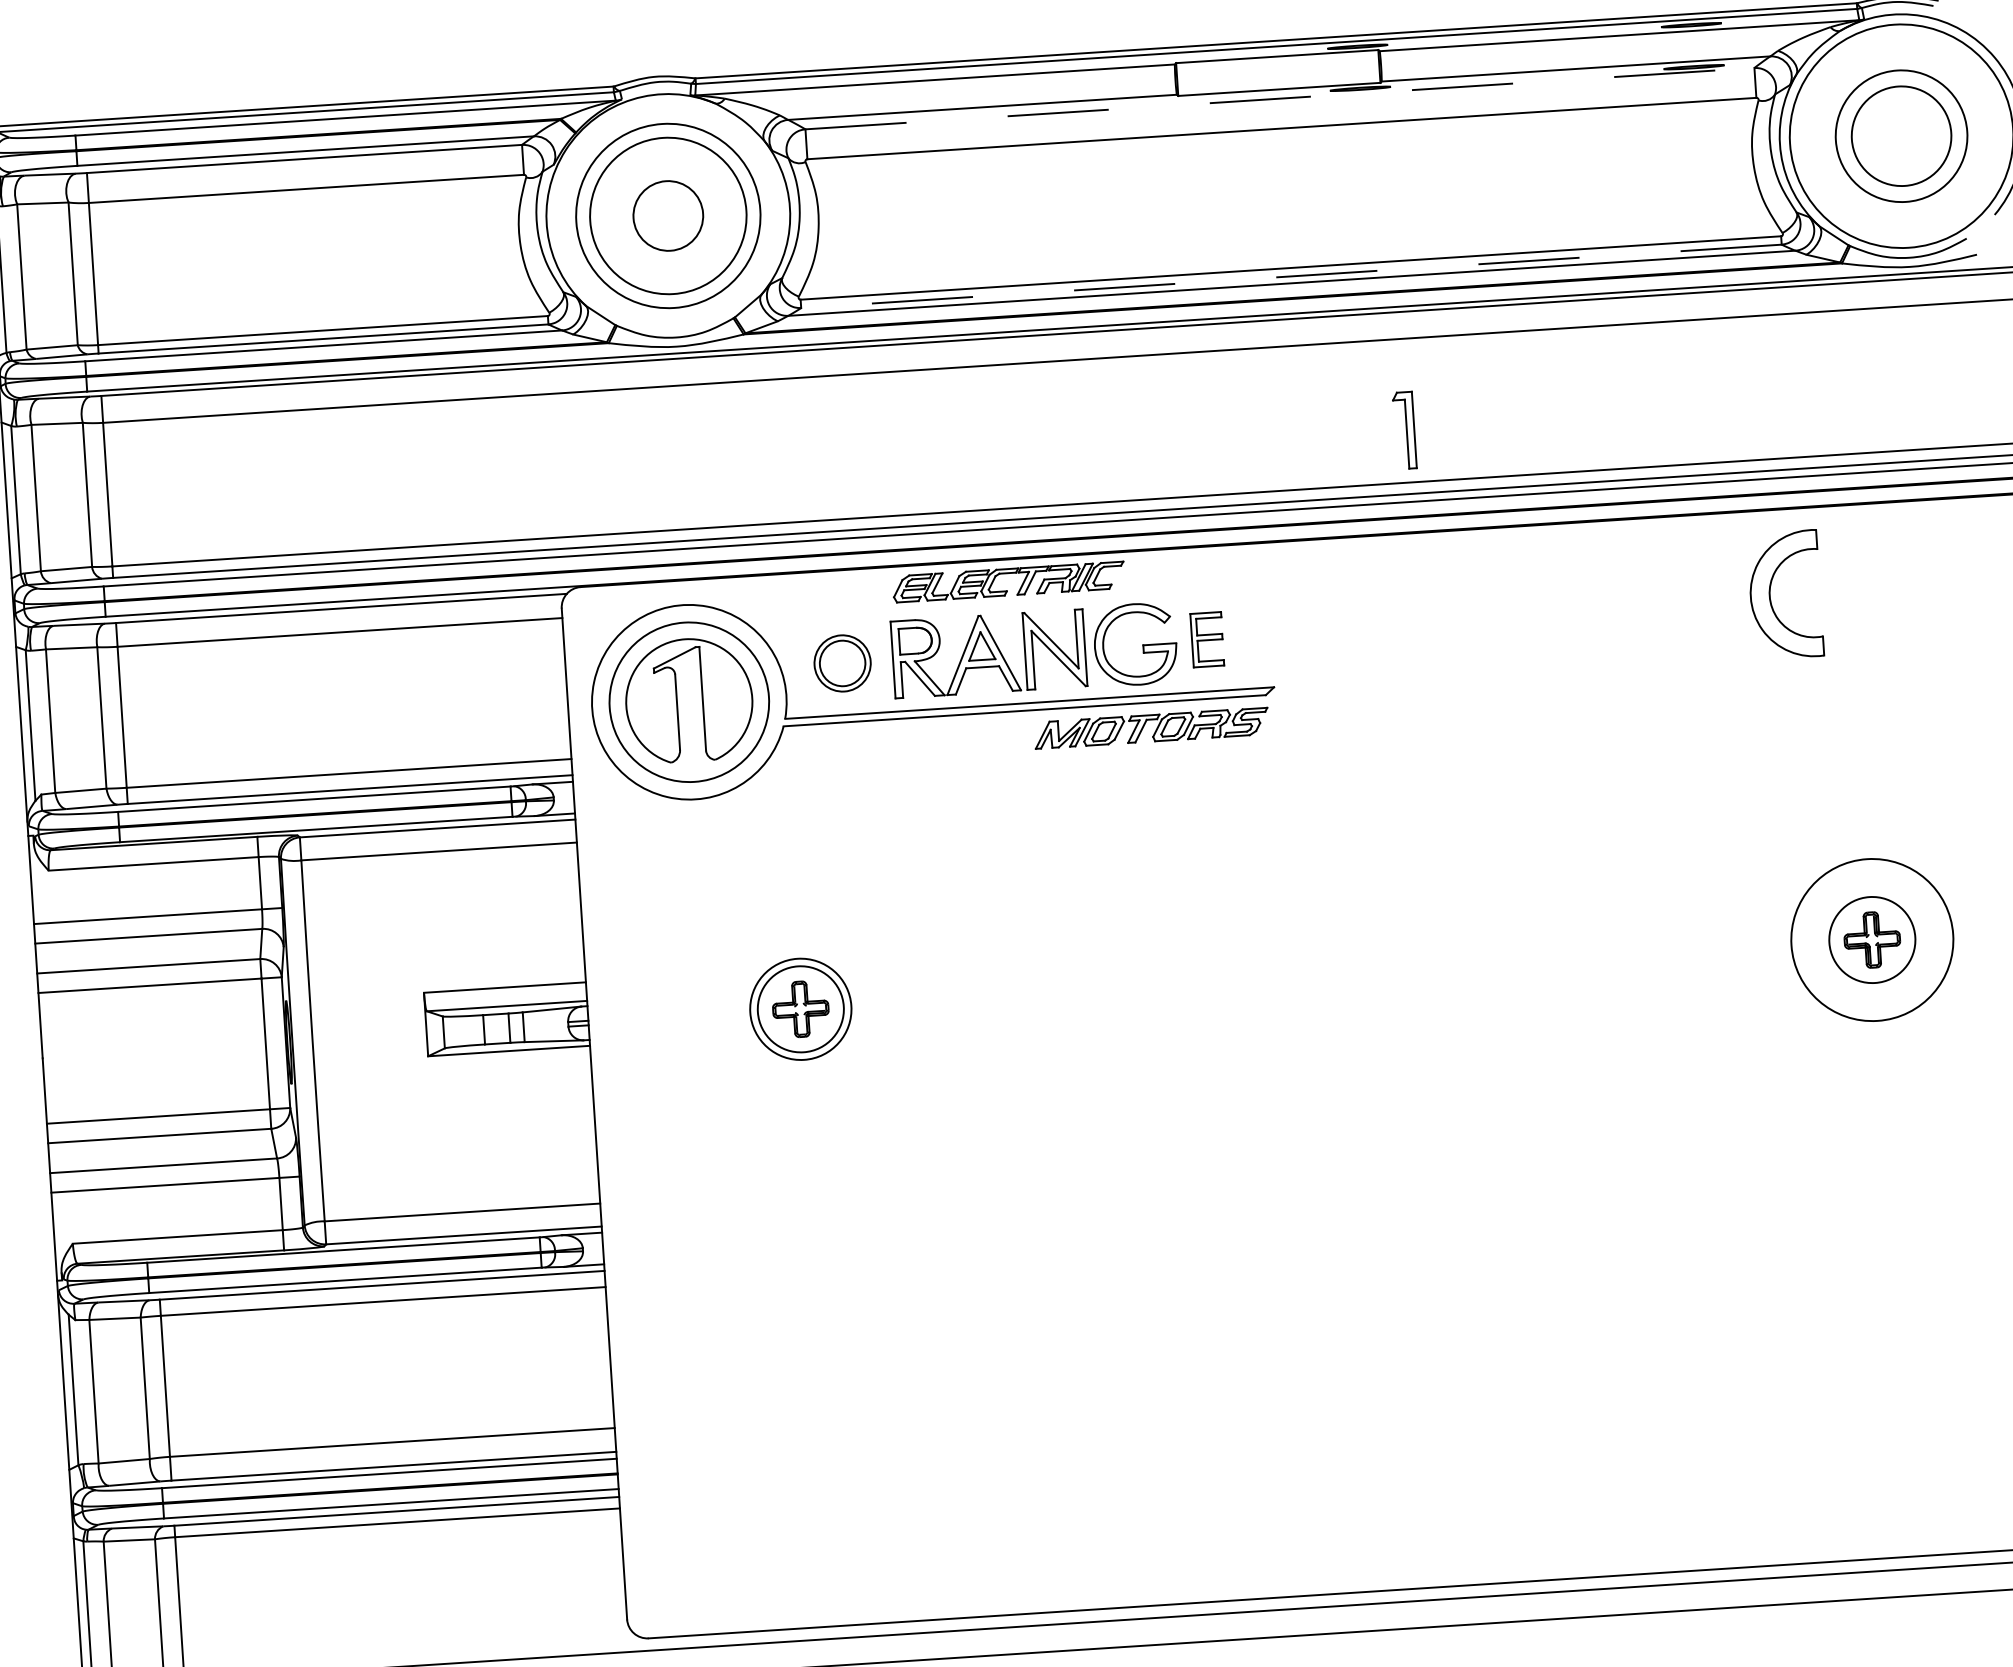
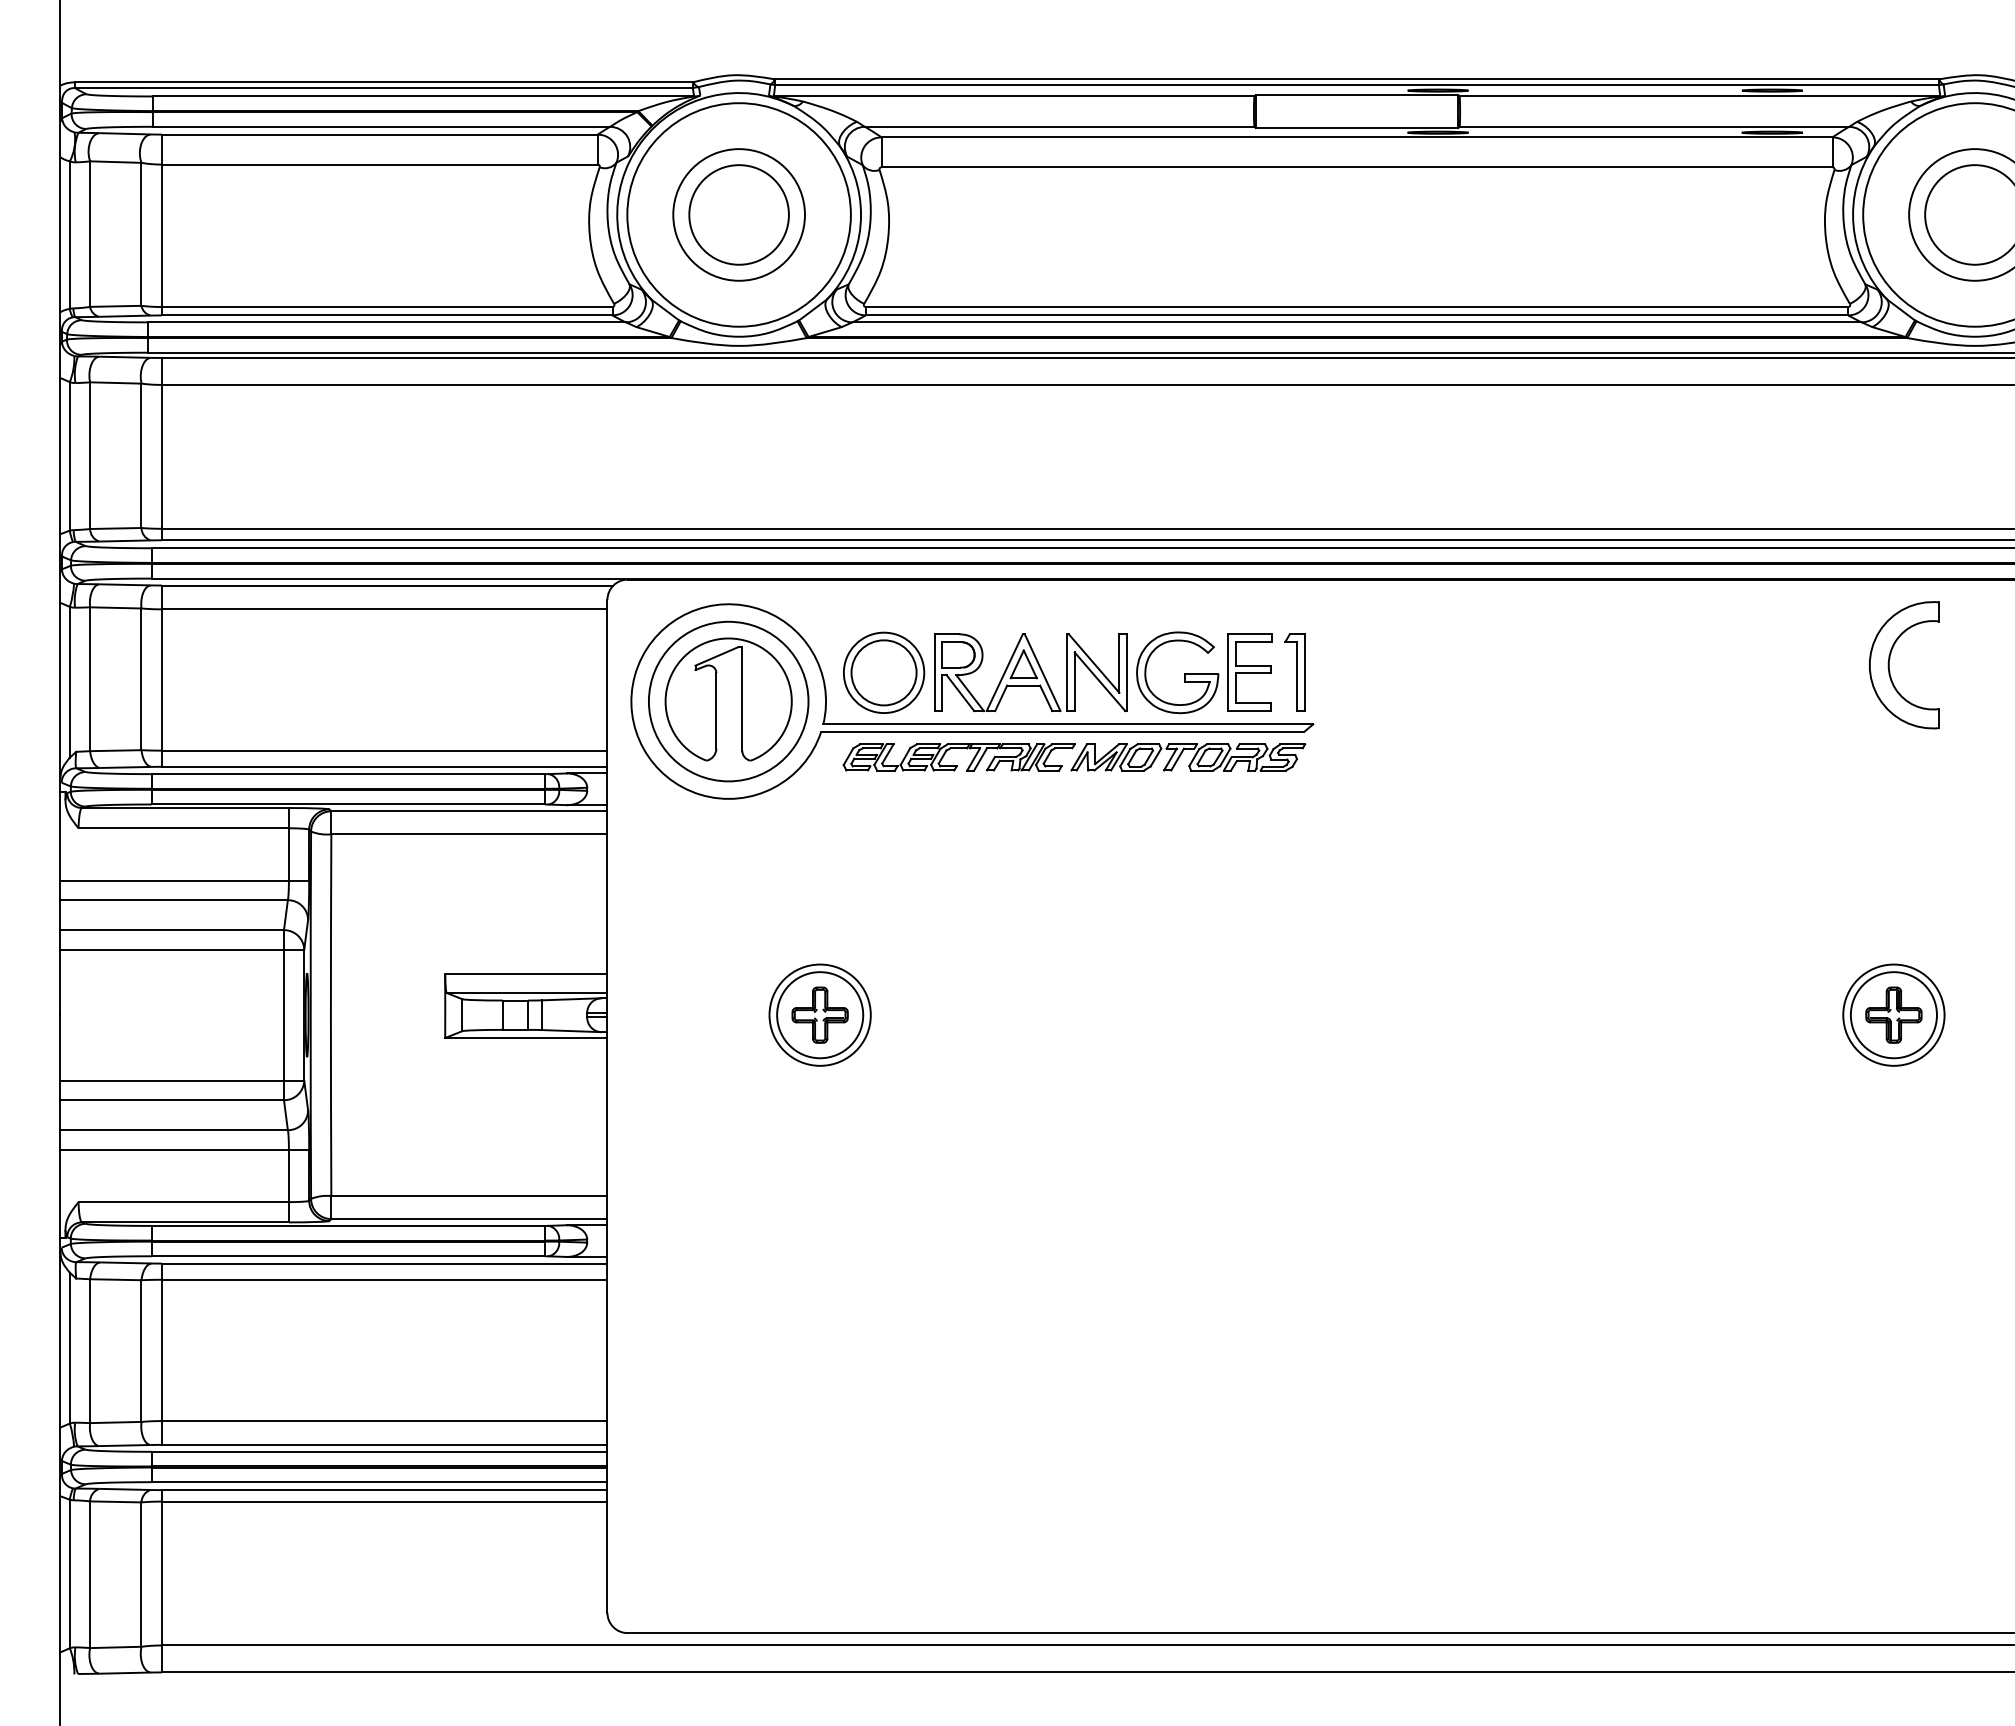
line: (1280, 98) -> (1357, 137), dashed -> solid
circle: (667, 215) -> (738, 214), size x0.71
circle: (667, 215) -> (738, 214), size x1.43
circle: (667, 215) -> (738, 214), size x1.43
line: (1290, 276) -> (1356, 315), dashed -> solid
part: (1404, 430) -> (1294, 672), moved
part: (1007, 590) -> (957, 765), moved
part: (1770, 596) -> (1889, 665), moved
part: (1207, 639) -> (1249, 672), size x1.43
part: (842, 663) -> (884, 672), size x1.43
circle: (1871, 939) -> (1893, 1014), size x0.62

